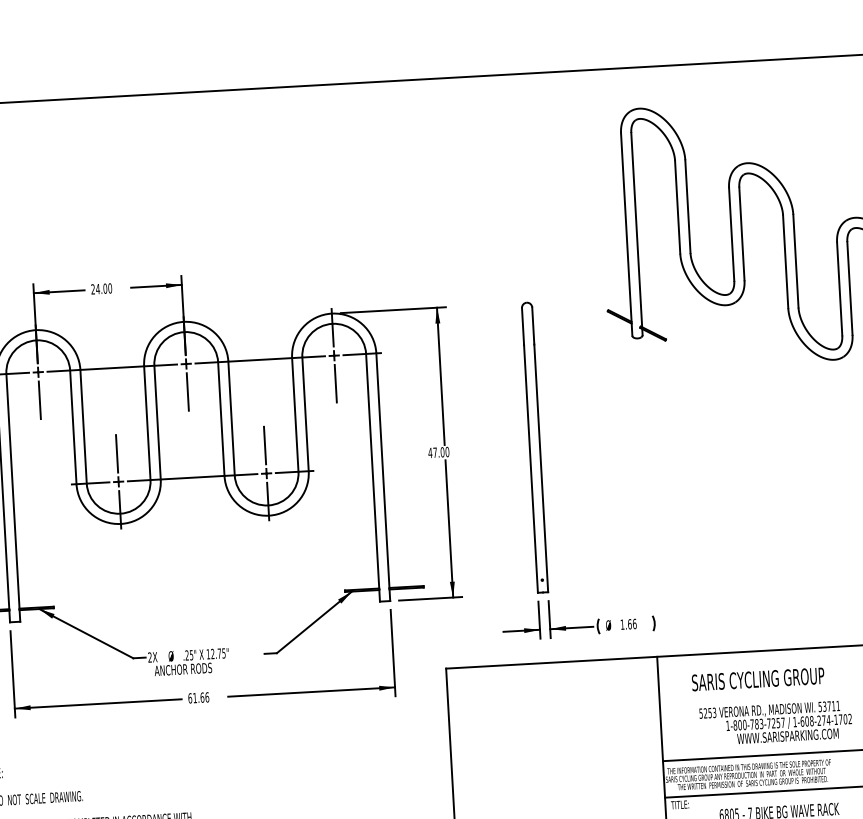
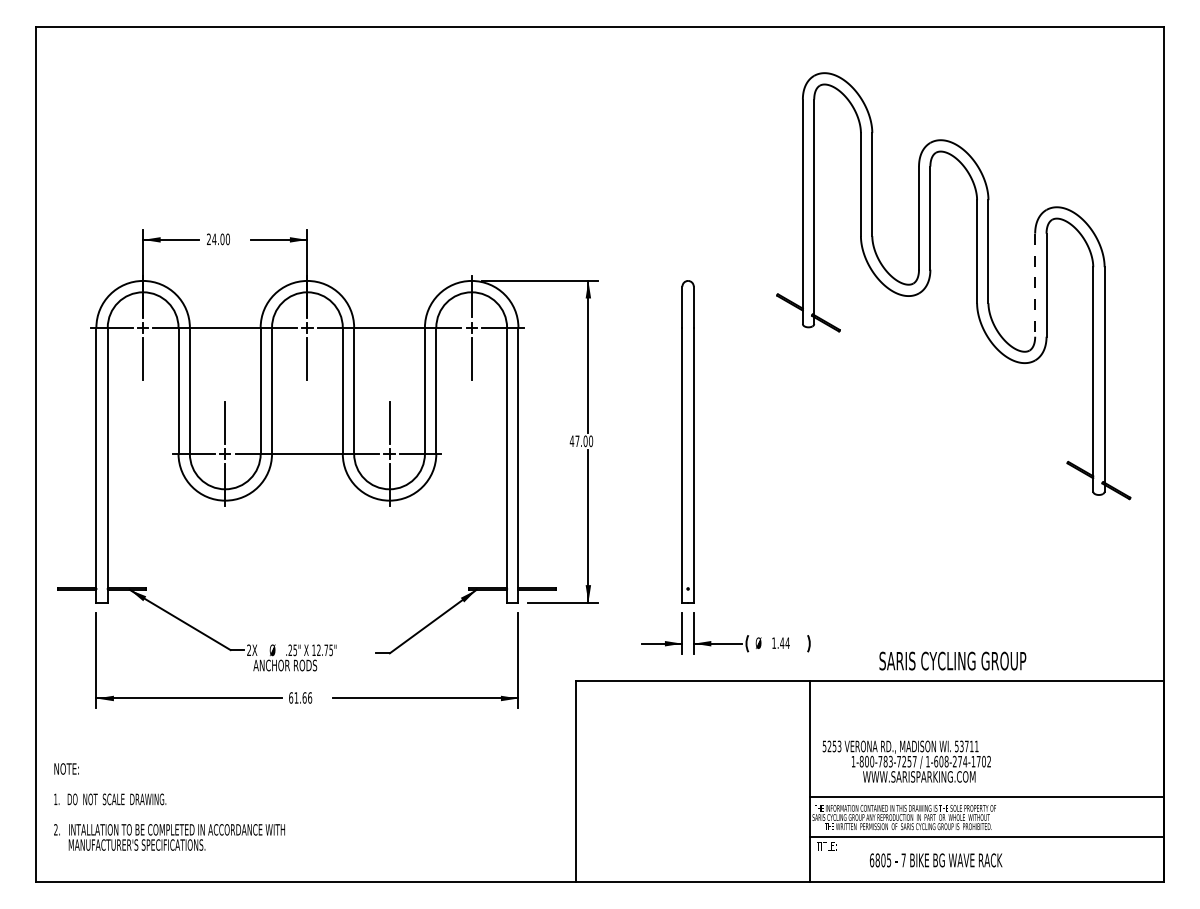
line: (839, 289) -> (1035, 285), solid -> dashed
text: (631, 623) -> (784, 642), 1.66 -> 1.44
text: (757, 678) -> (952, 660), moved
text: (775, 723) -> (906, 761), moved

